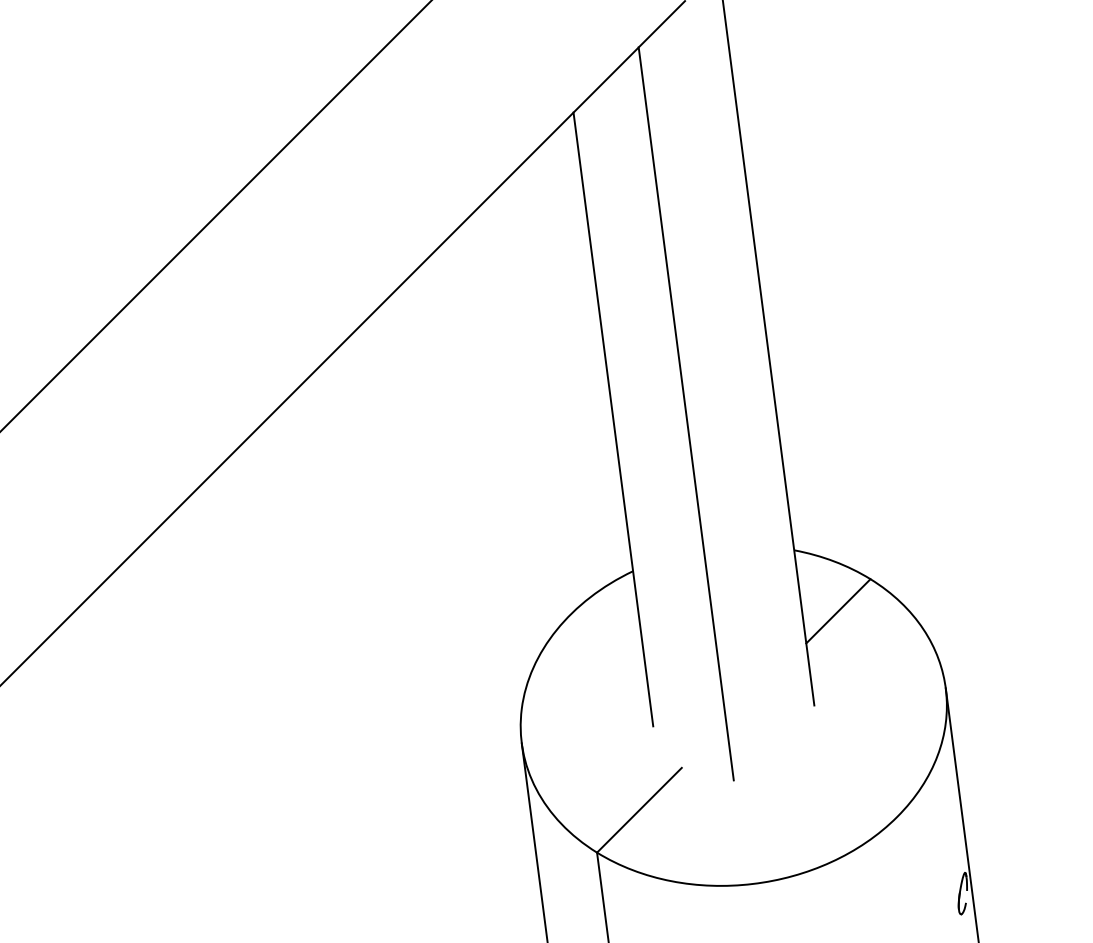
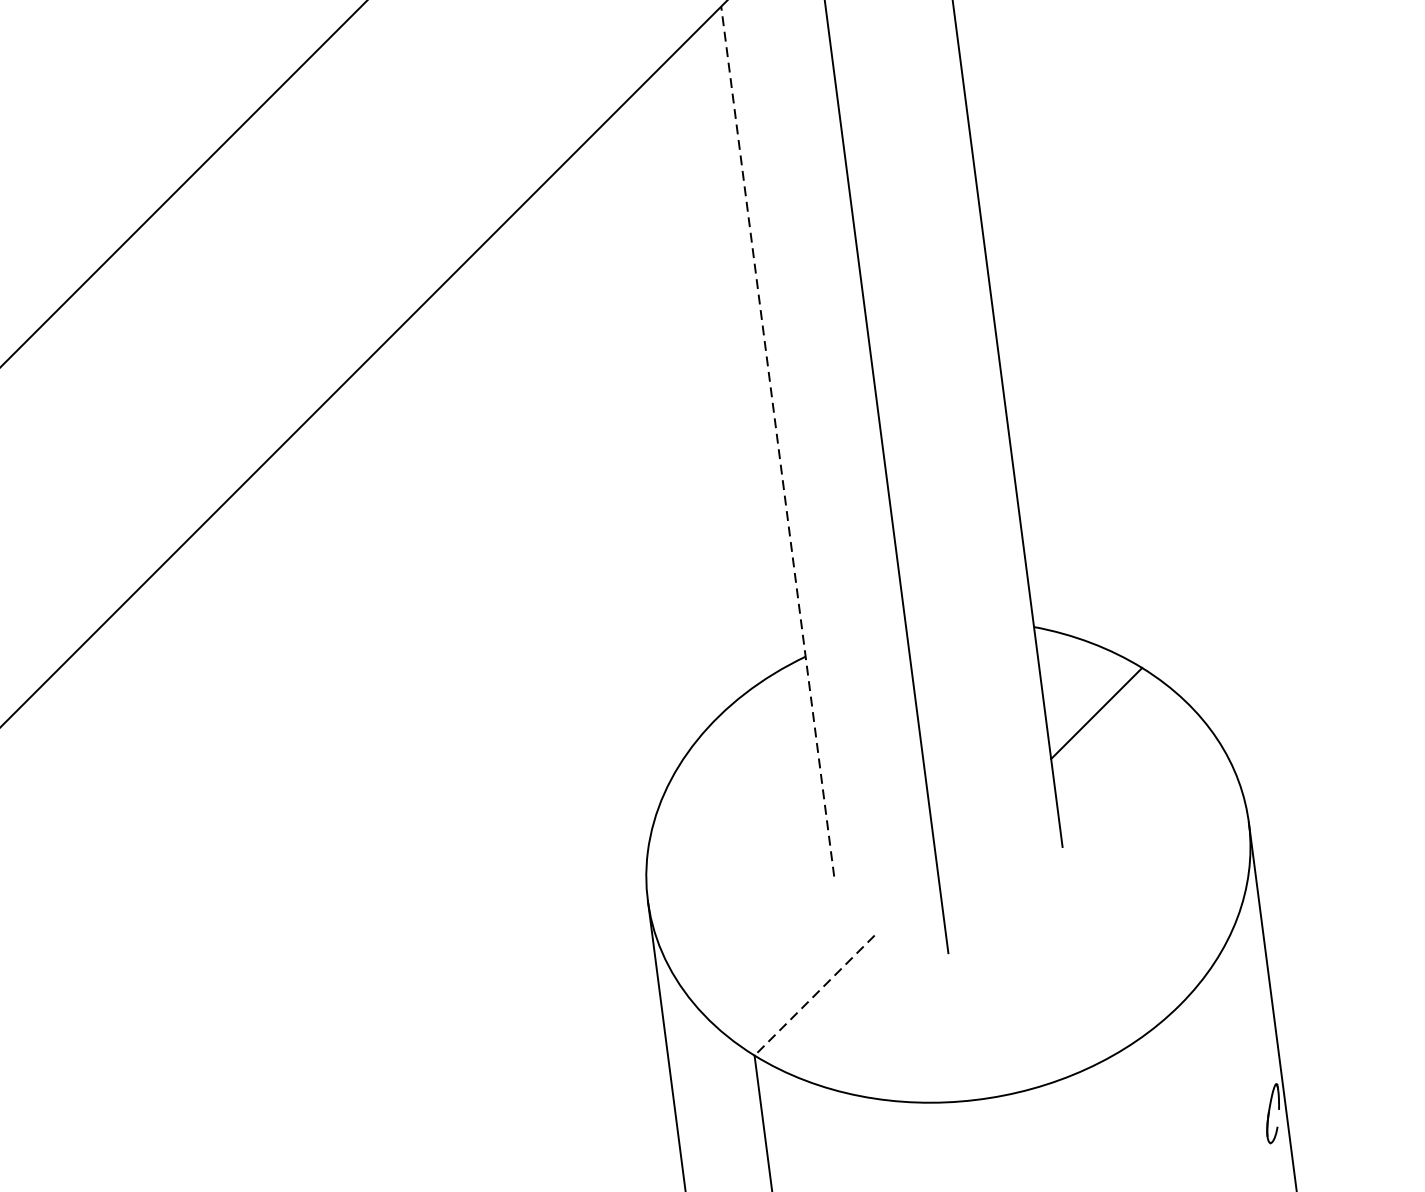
line: (613, 418) -> (777, 440), solid -> dashed
line: (639, 810) -> (814, 995), solid -> dashed

